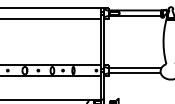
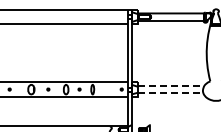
line: (134, 68) -> (170, 86), solid -> dashed
line: (134, 73) -> (170, 93), solid -> dashed

